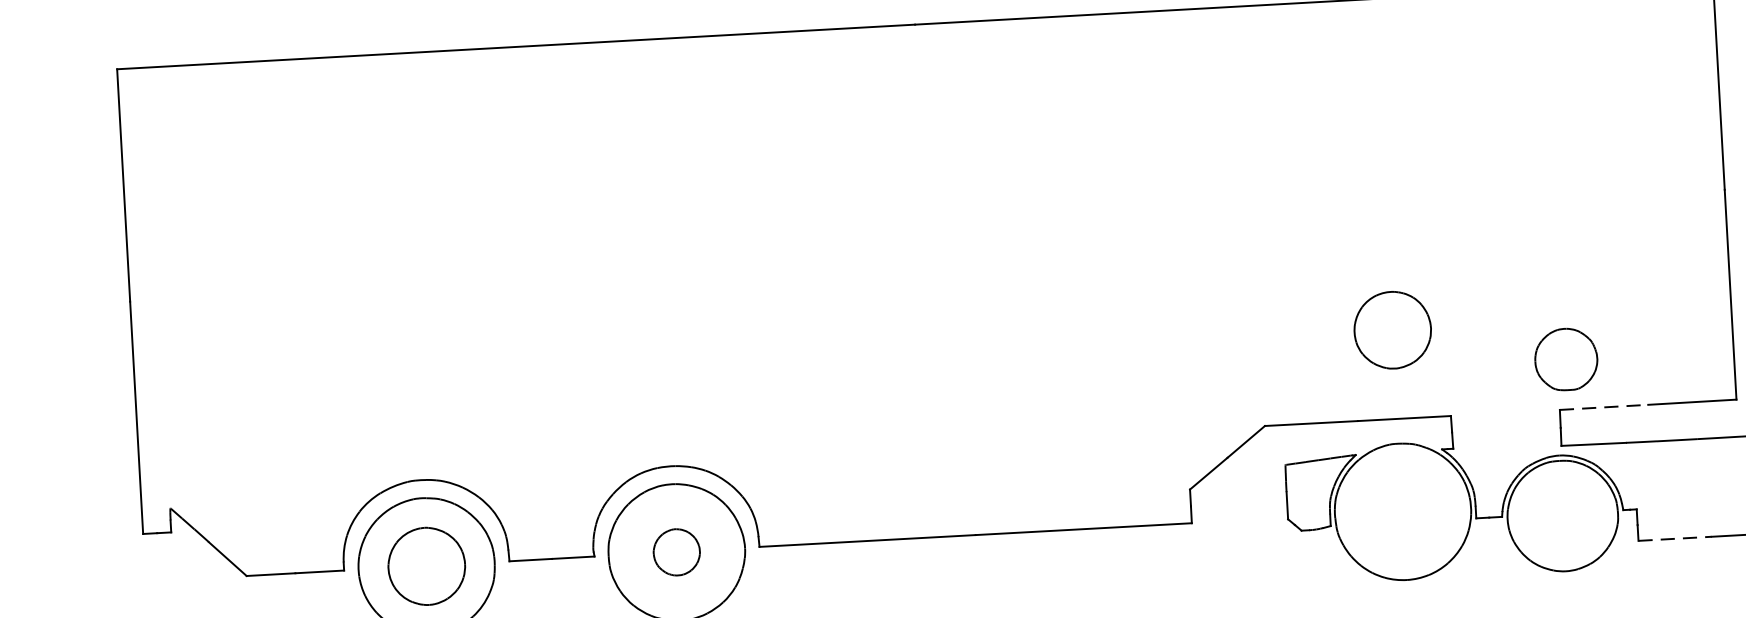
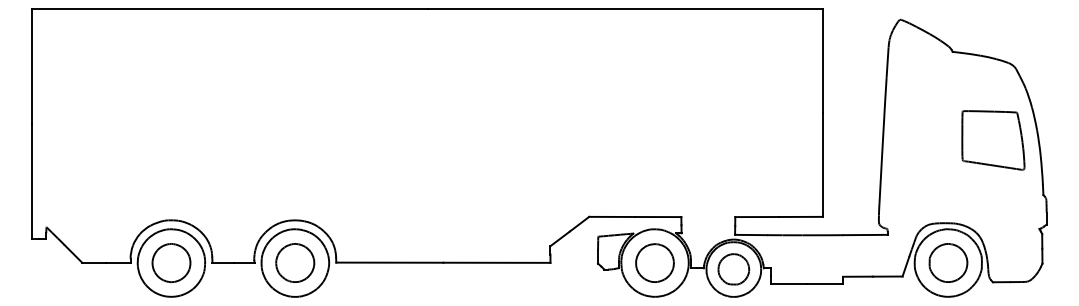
part: (1391, 329) -> (654, 262), moved
part: (1565, 359) -> (733, 269), moved
line: (1604, 408) -> (757, 217), dashed -> solid
line: (1676, 537) -> (789, 283), dashed -> solid
part: (677, 551) -> (295, 262), size x1.67

